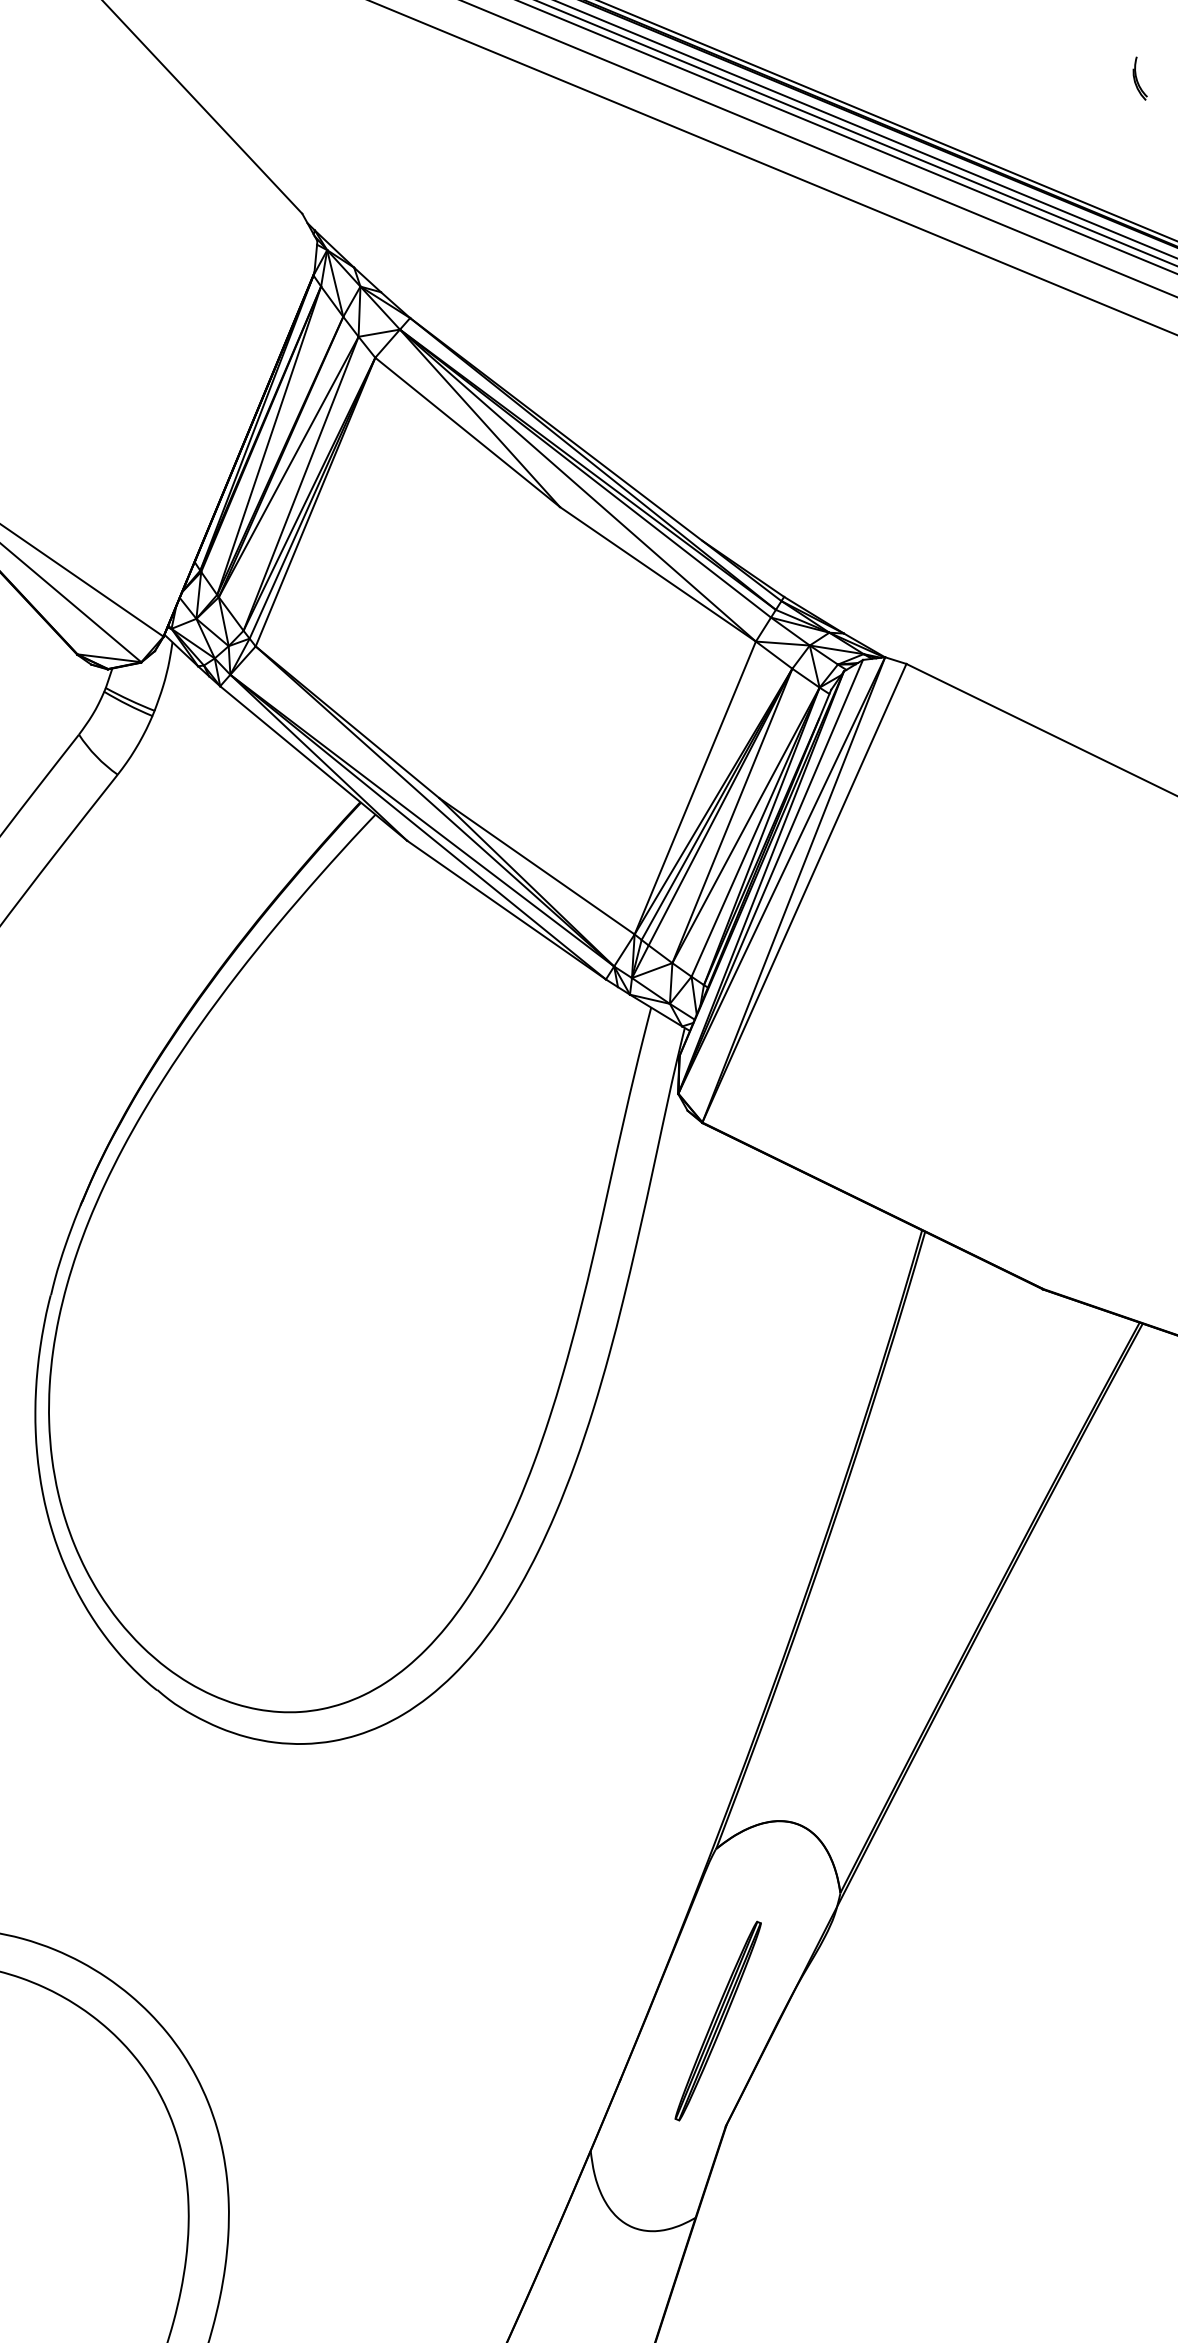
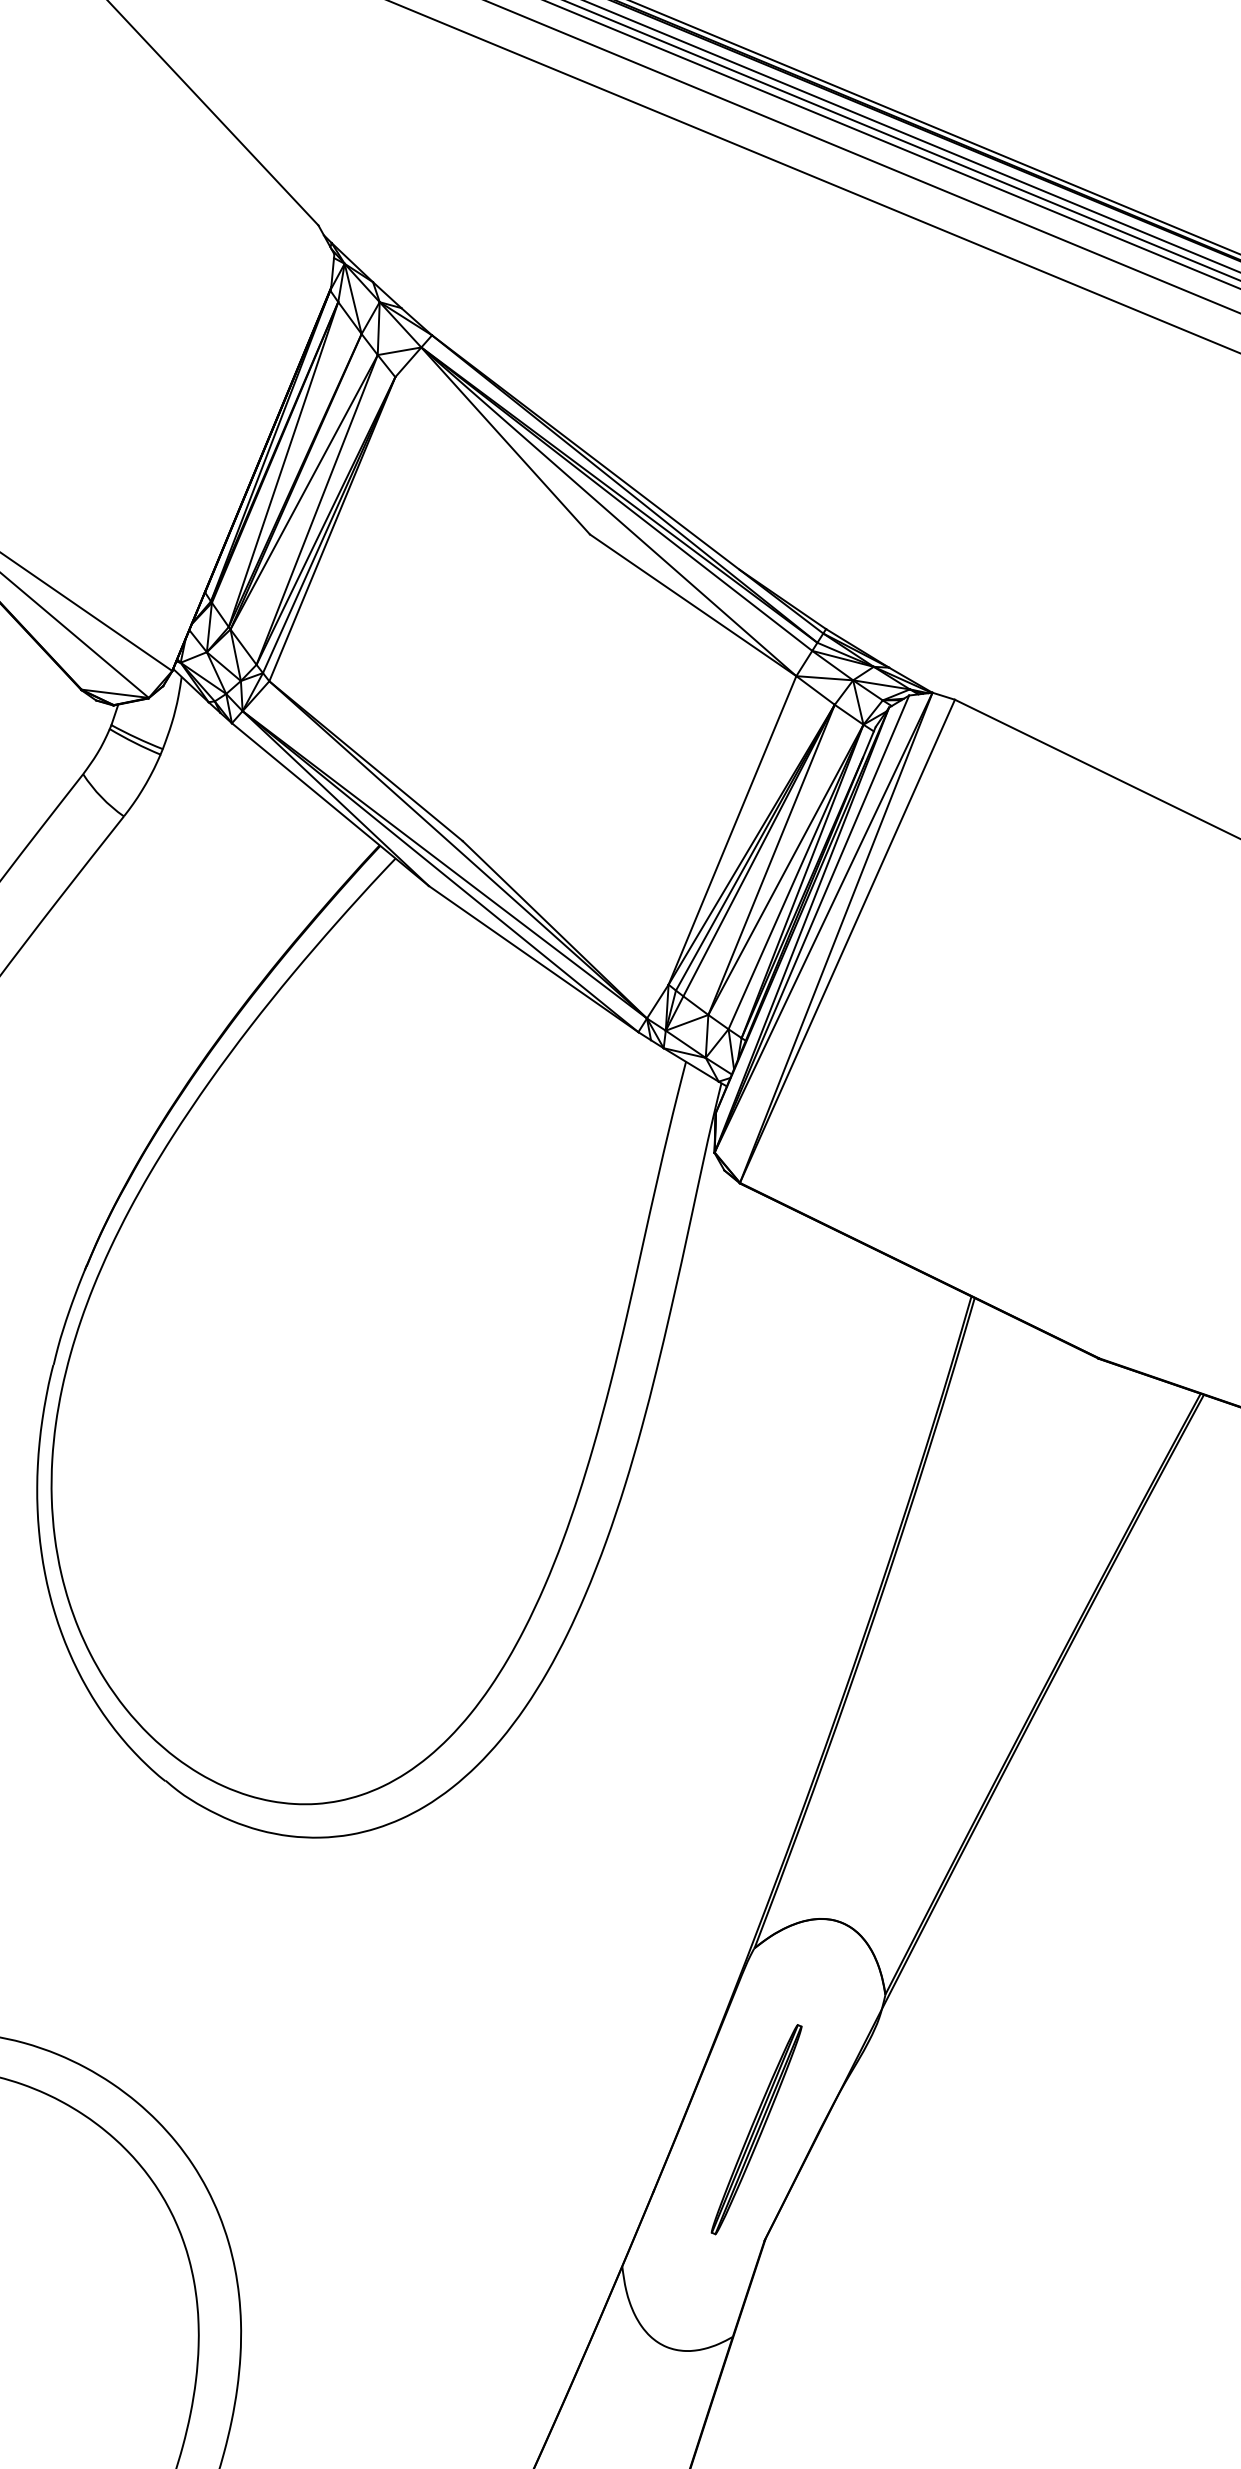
part: (1139, 78) -> (1200, 82), removed
line: (467, 432) -> (492, 455), removed
line: (536, 866) -> (565, 913), removed

